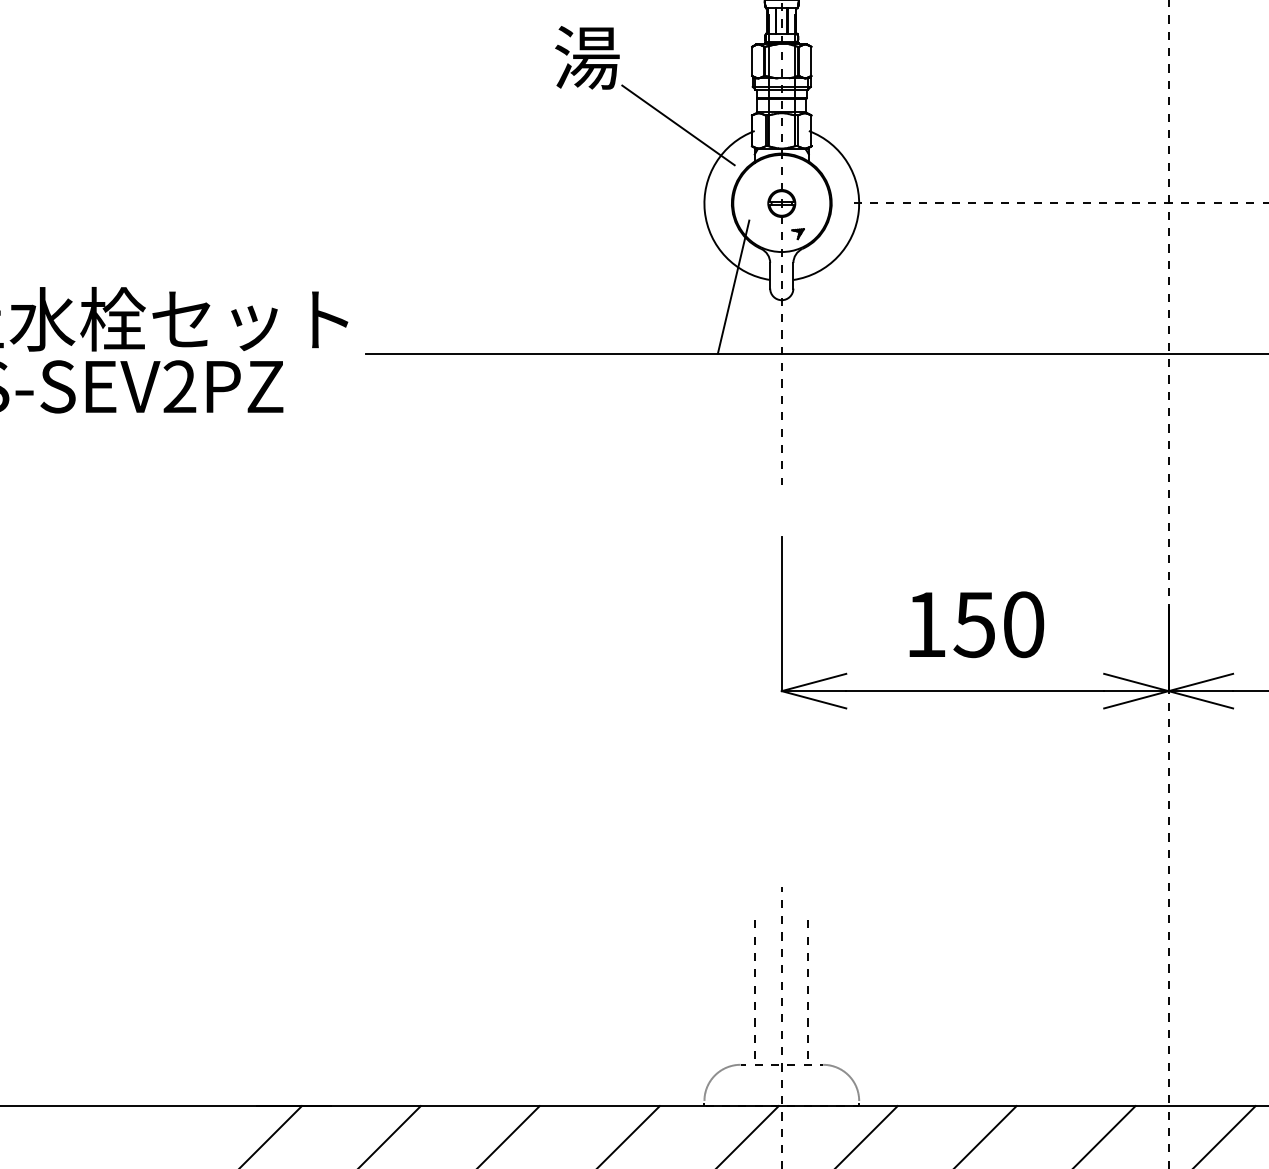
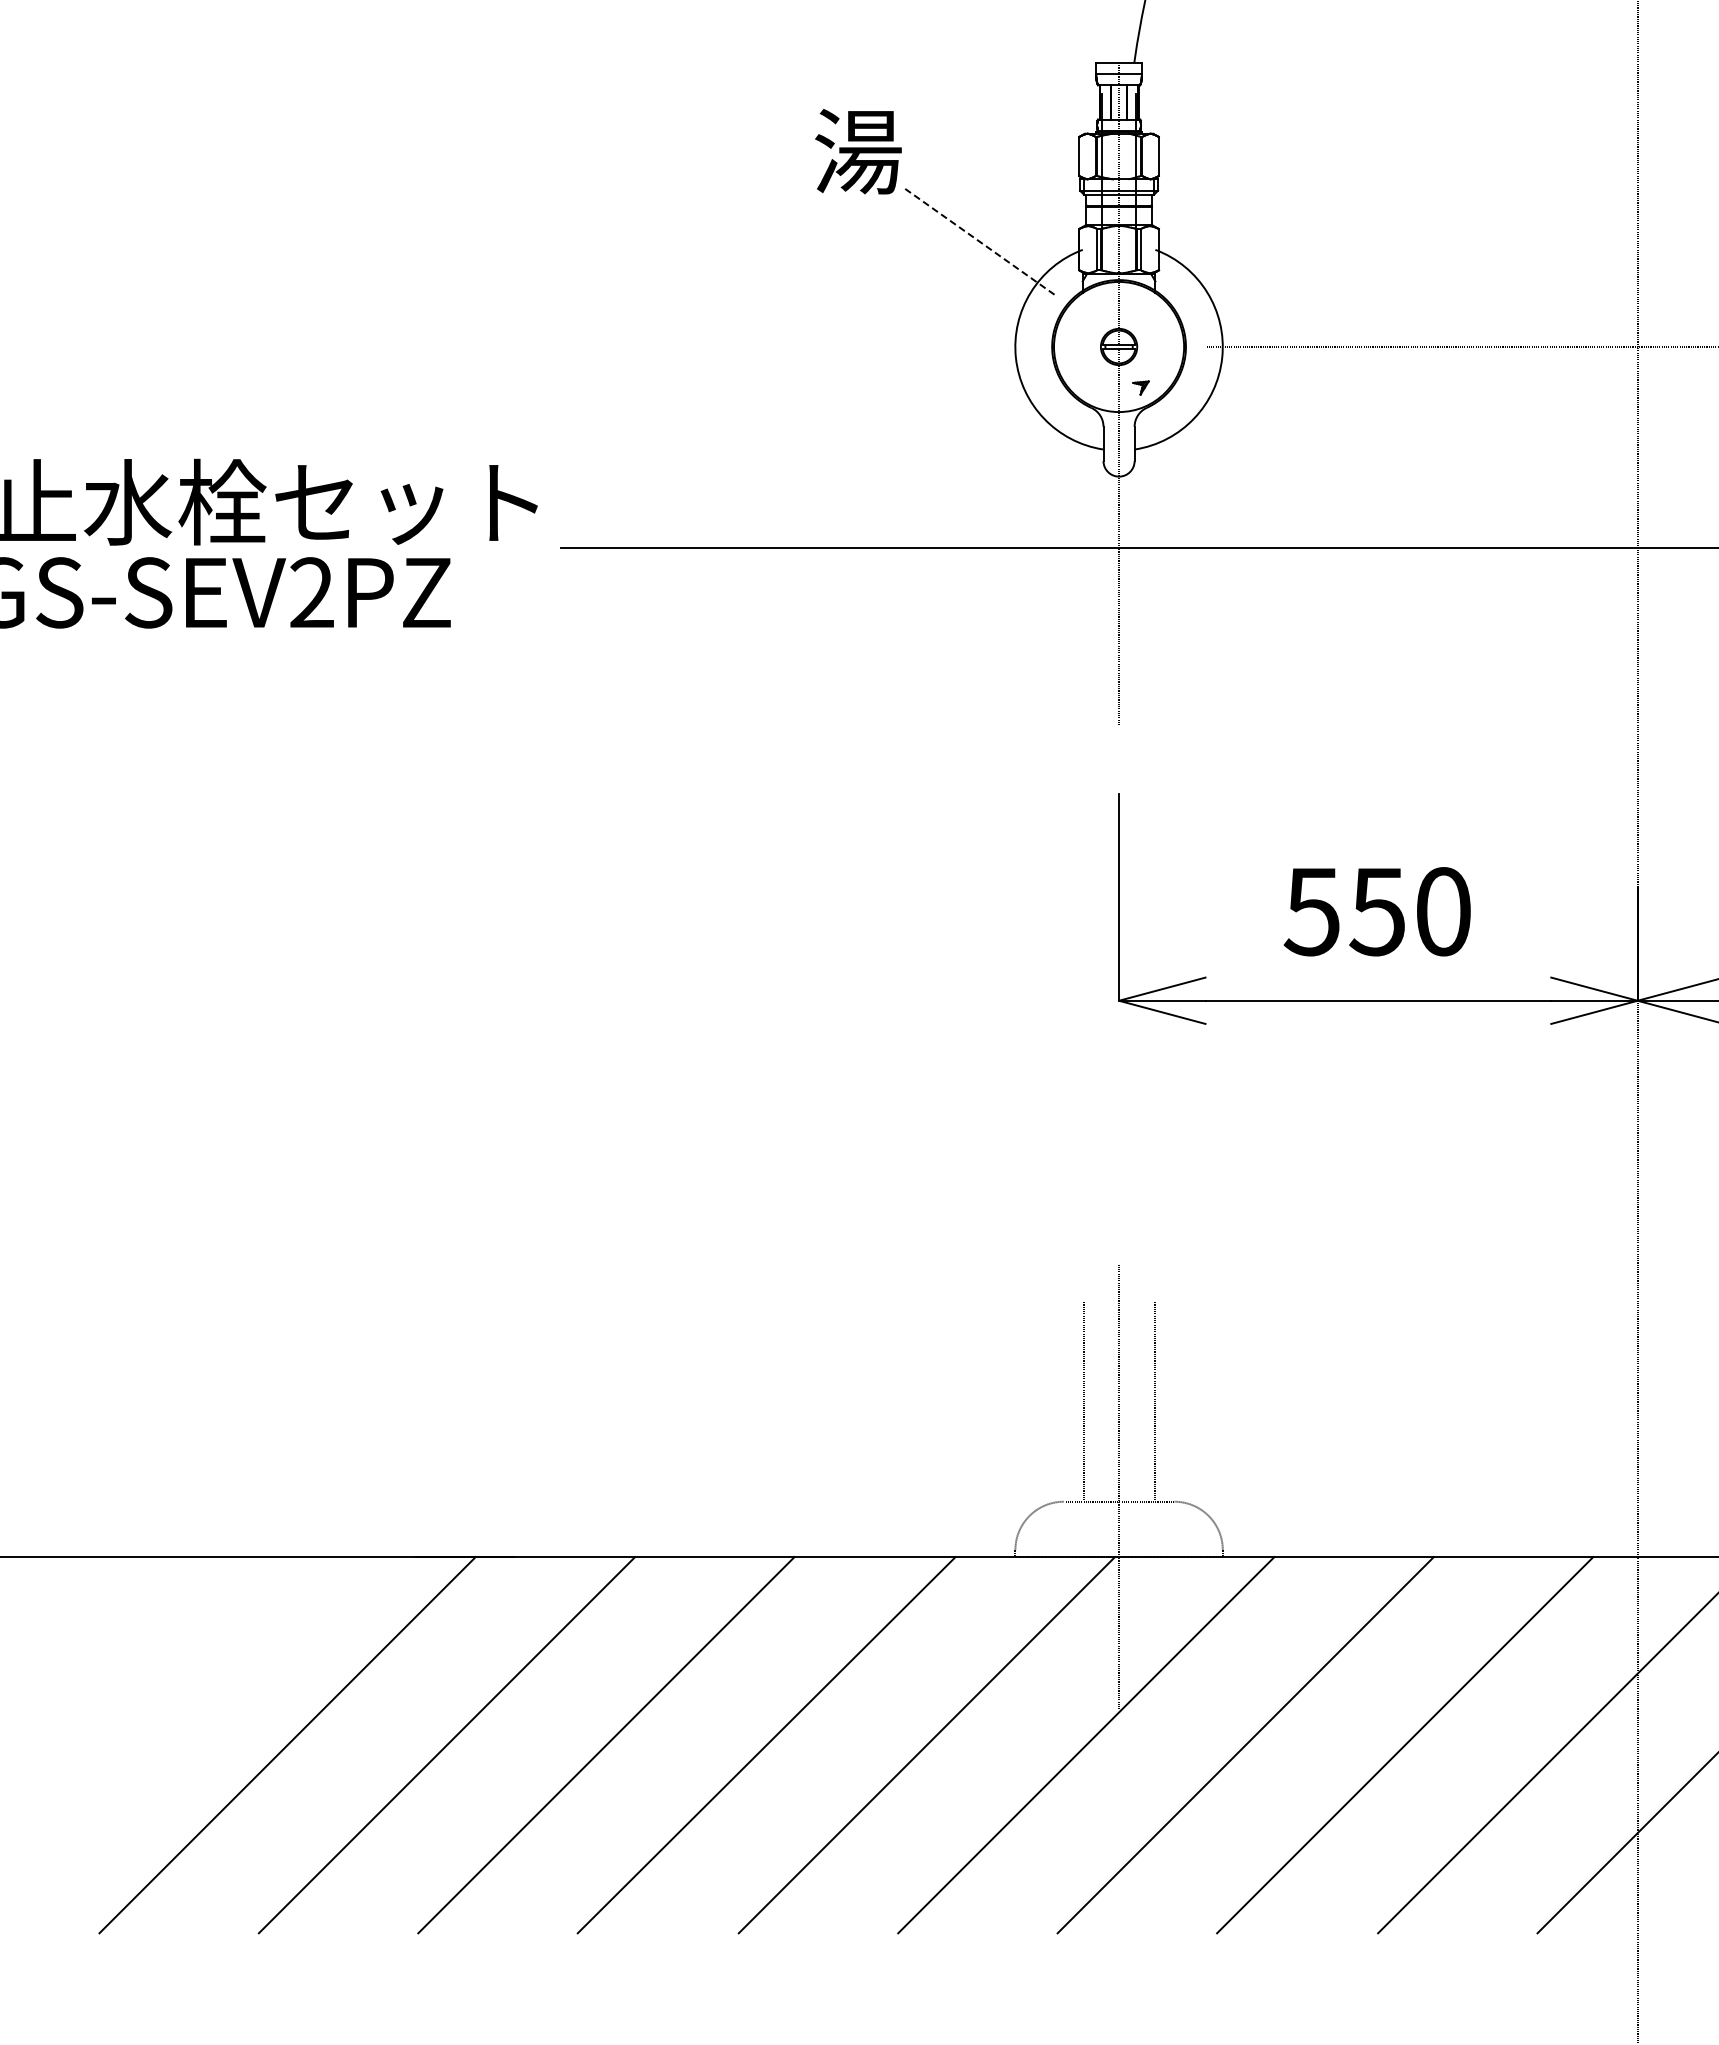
line: (678, 125) -> (980, 242), solid -> dashed
line: (733, 286) -> (1054, 458), removed
text: (925, 625) -> (1311, 912), 150 -> 550

